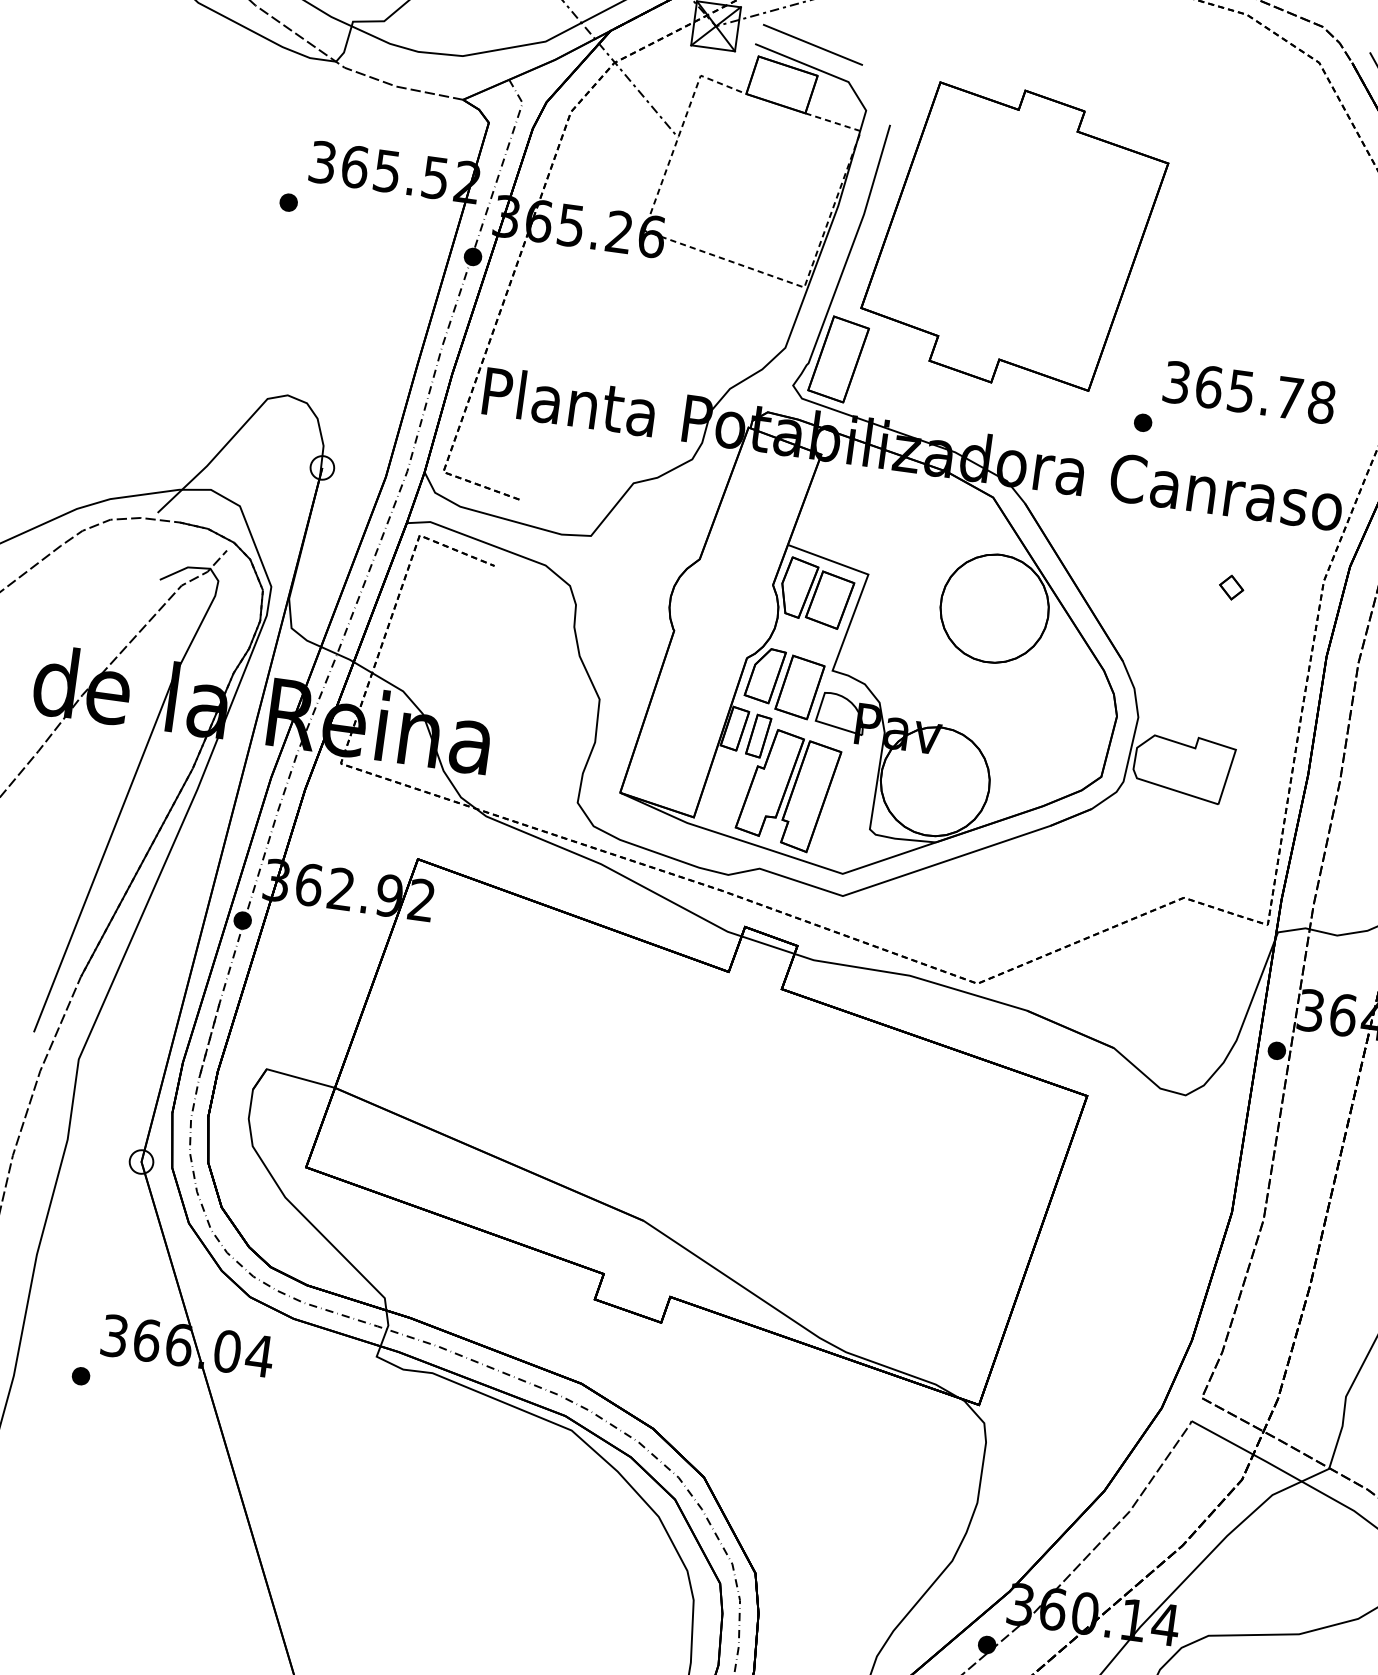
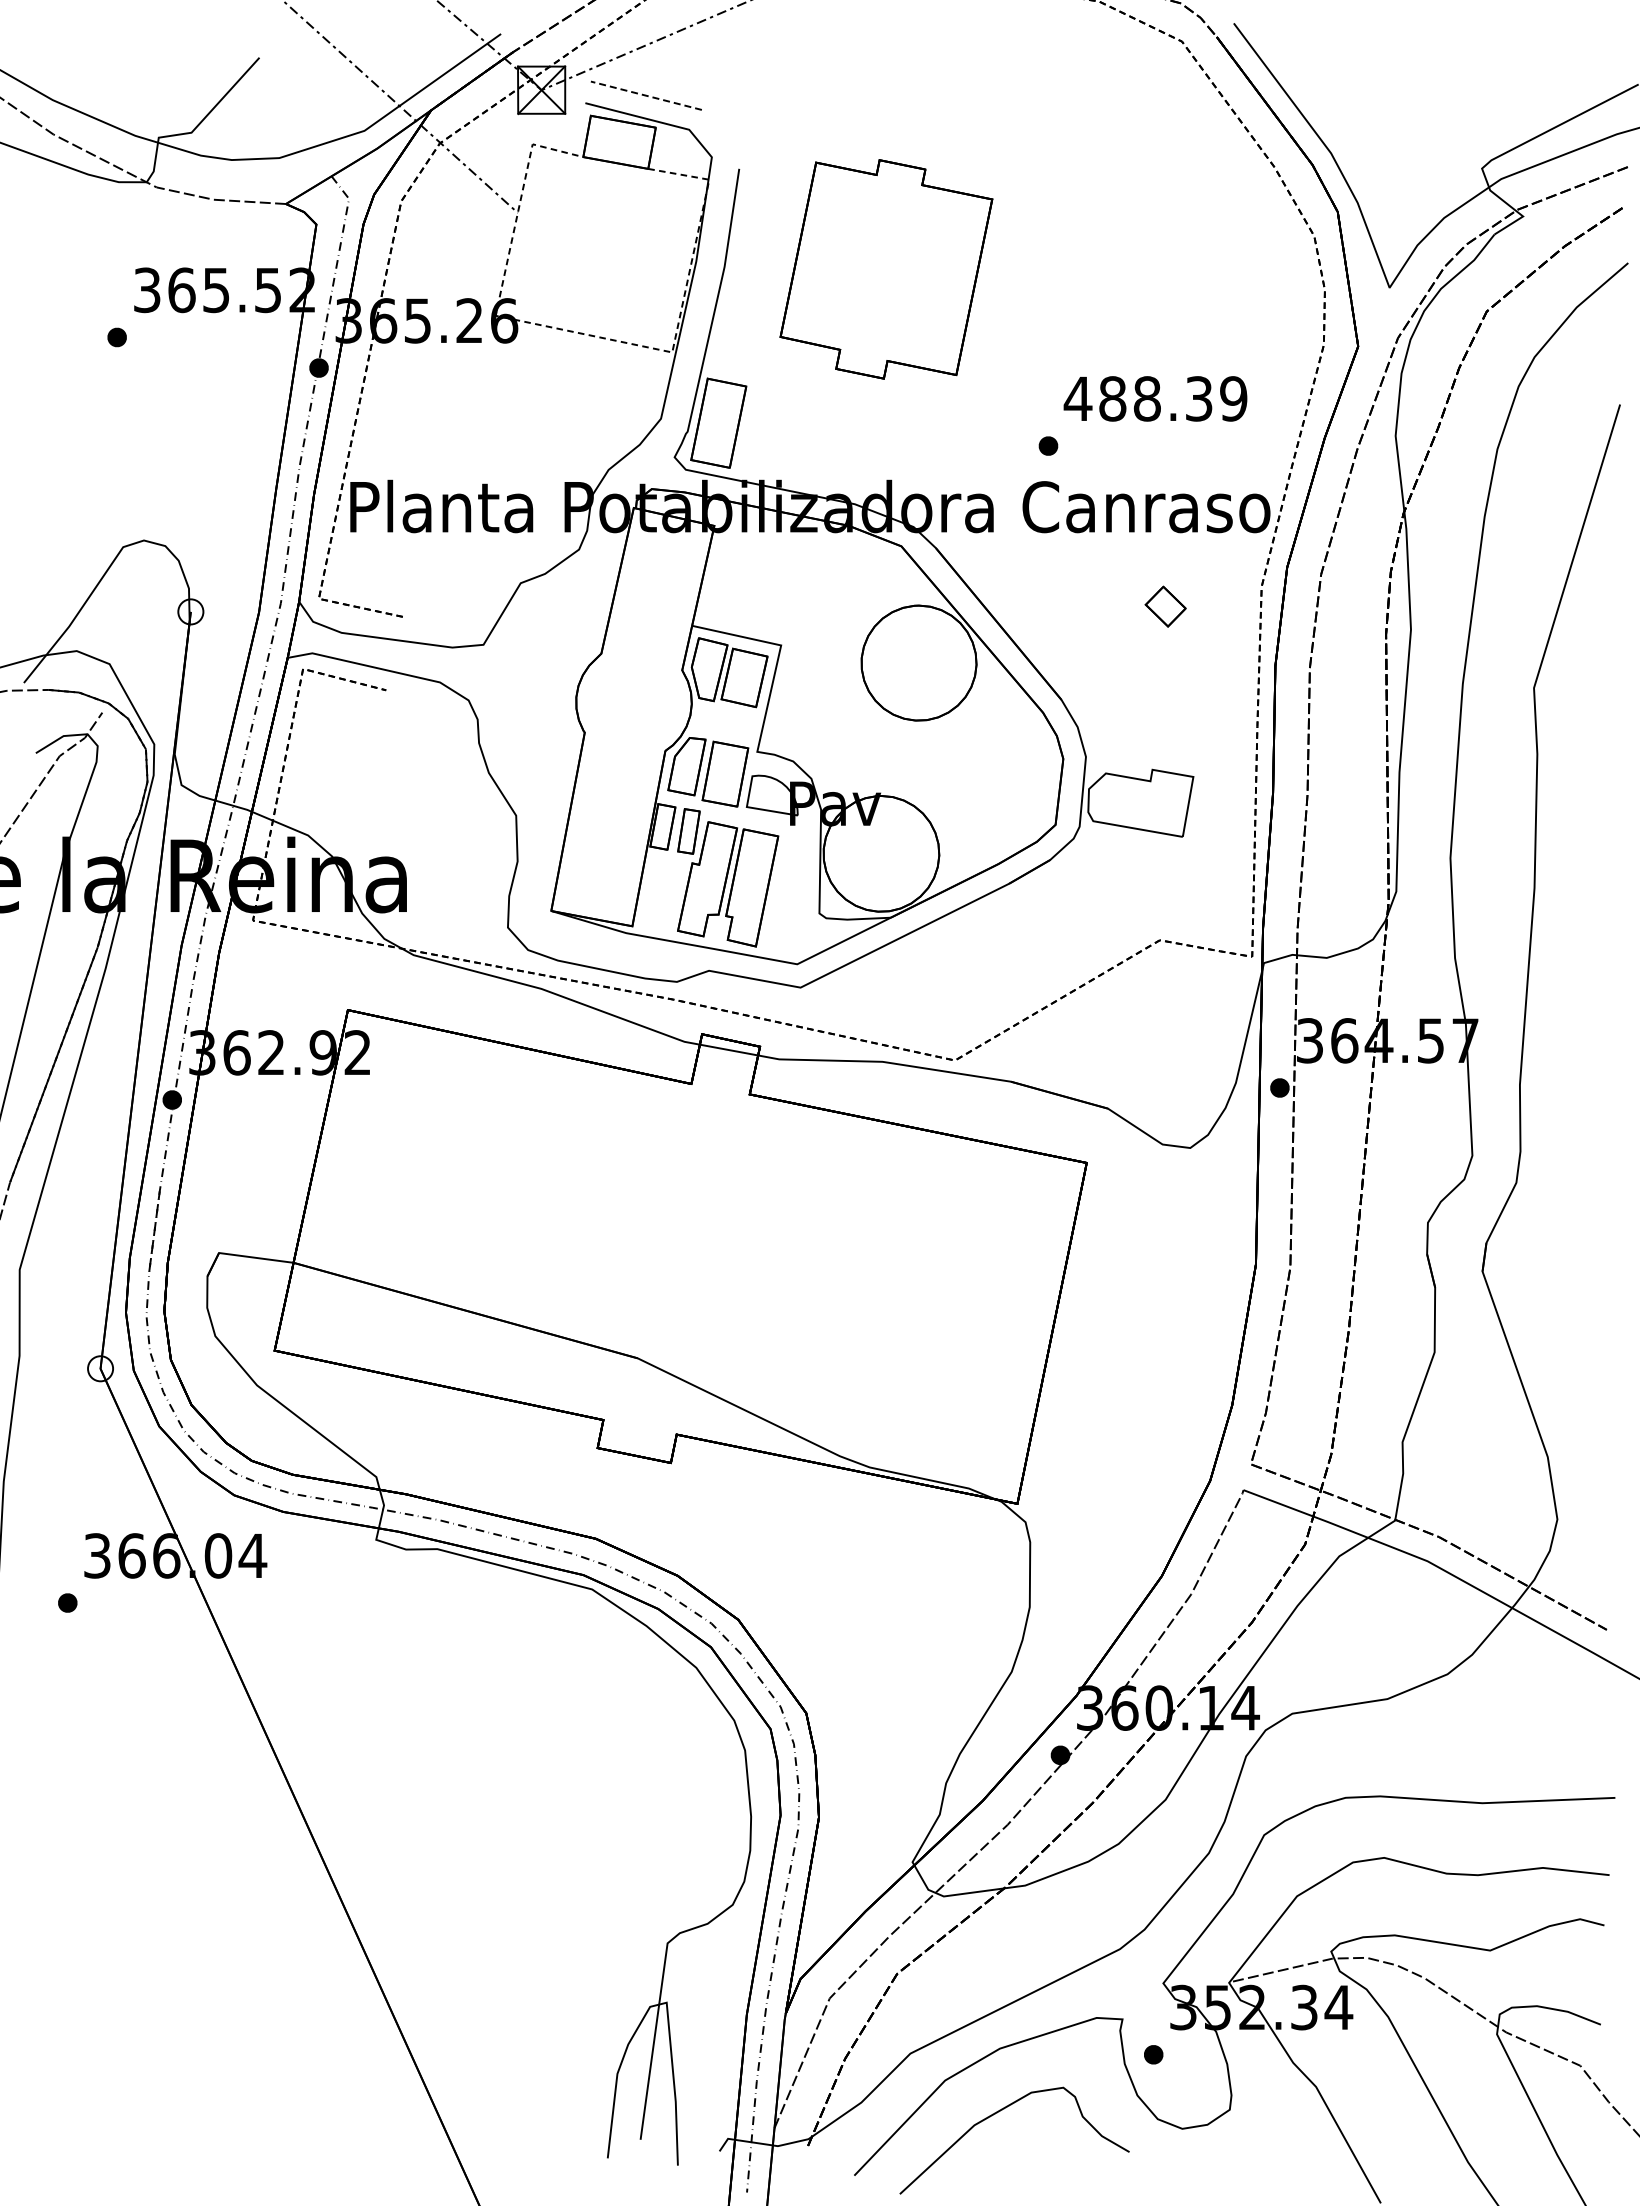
line: (812, 44) -> (645, 95), solid -> dashed
part: (1014, 237) -> (886, 269), size x0.7
text: (1248, 392) -> (1155, 398), 365.78 -> 488.39
part: (1230, 587) -> (1164, 606), size x1.6

